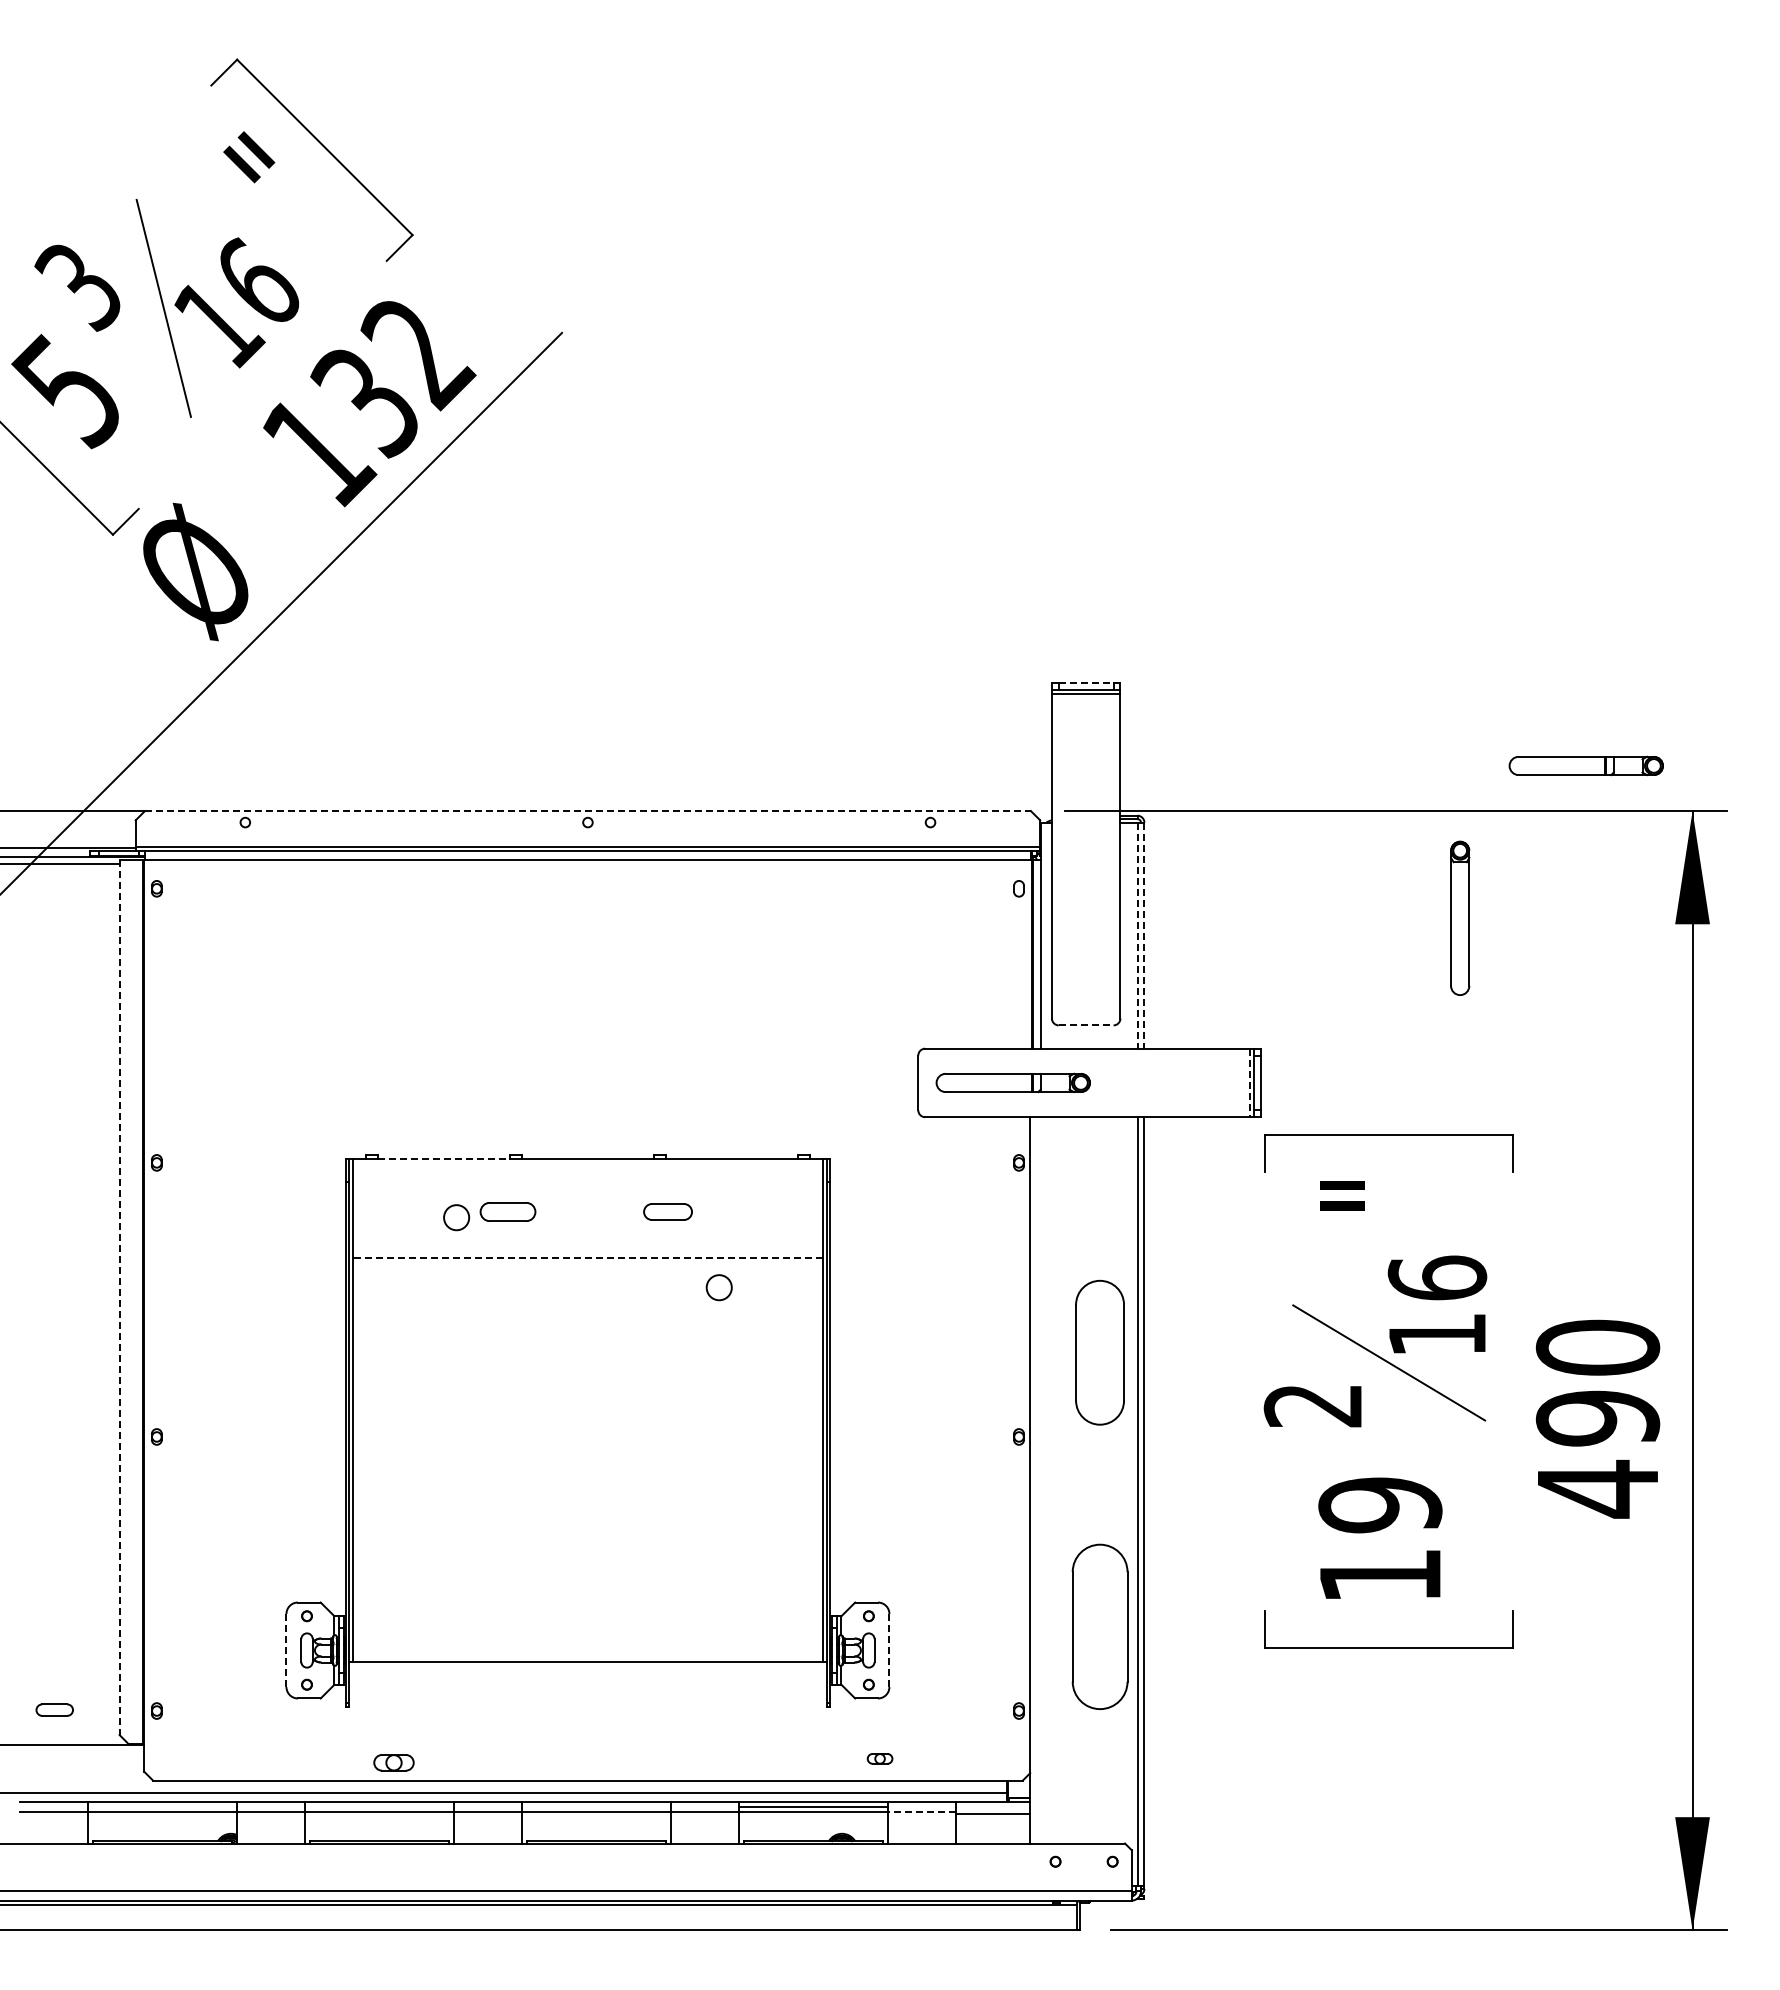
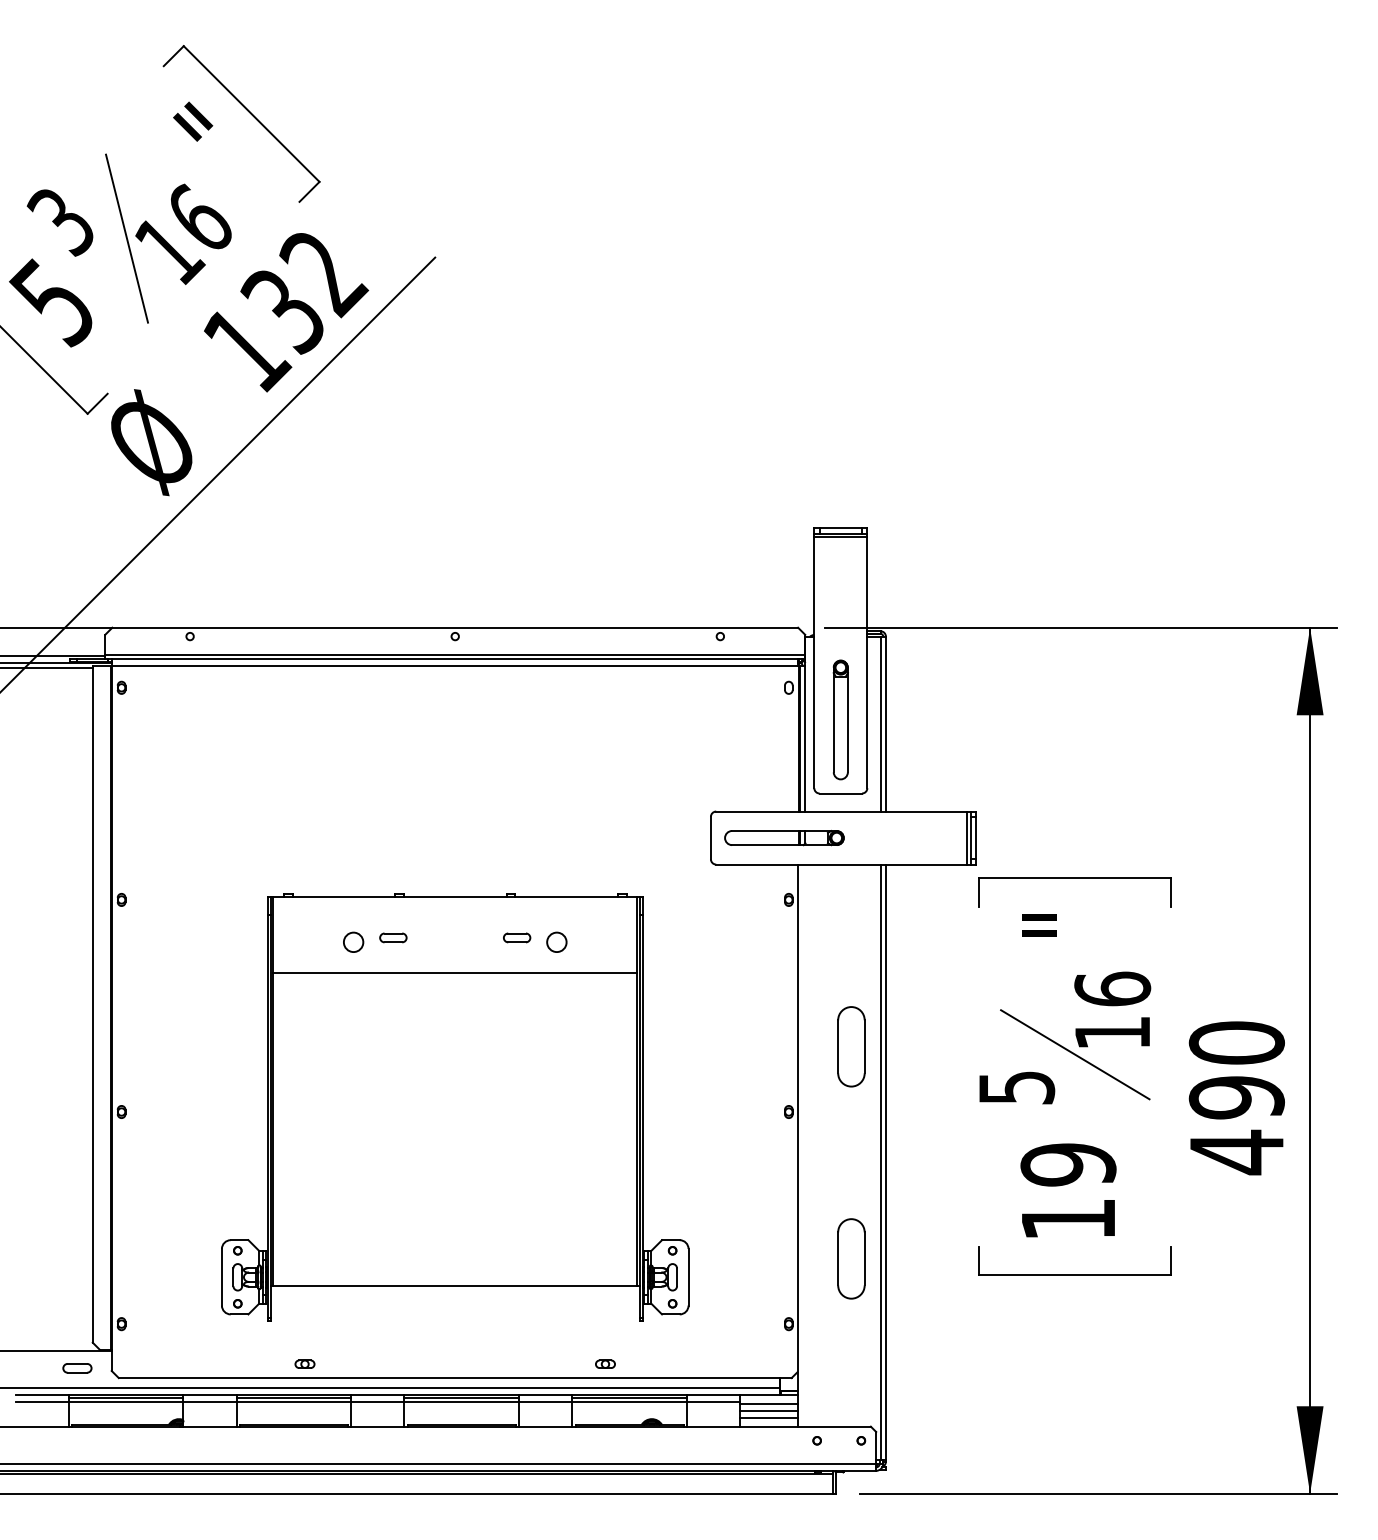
line: (1086, 682) -> (841, 528), dashed -> solid
part: (1585, 765) -> (1227, 592), removed
line: (588, 811) -> (455, 627), dashed -> solid
part: (1460, 917) -> (841, 719), moved
line: (1137, 936) -> (880, 724), dashed -> solid
line: (1144, 936) -> (885, 724), dashed -> solid
line: (1086, 1025) -> (841, 793), dashed -> solid
line: (1249, 1083) -> (967, 838), dashed -> solid
line: (444, 1159) -> (344, 897), dashed -> solid
part: (507, 1211) -> (392, 937), size x0.62
part: (667, 1211) -> (516, 937), size x0.71
line: (587, 1257) -> (454, 973), dashed -> solid
circle: (718, 1287) -> (556, 942), moved
line: (119, 1298) -> (92, 1004), dashed -> solid
part: (1099, 1352) -> (851, 1046), size x0.71
text: (1313, 1406) -> (1016, 1088), 2 -> 5
part: (1099, 1626) -> (851, 1258), size x0.62
line: (286, 1650) -> (221, 1277), dashed -> solid
line: (889, 1650) -> (688, 1277), dashed -> solid
part: (54, 1709) -> (77, 1367), moved
part: (879, 1758) -> (605, 1363), moved
part: (393, 1762) -> (304, 1363), size x0.62
line: (162, 1806) -> (125, 1398), added
line: (379, 1806) -> (293, 1398), added
line: (596, 1806) -> (461, 1398), added
line: (921, 1811) -> (713, 1401), dashed -> solid
line: (993, 1822) -> (769, 1410), added
line: (993, 1832) -> (769, 1418), added

